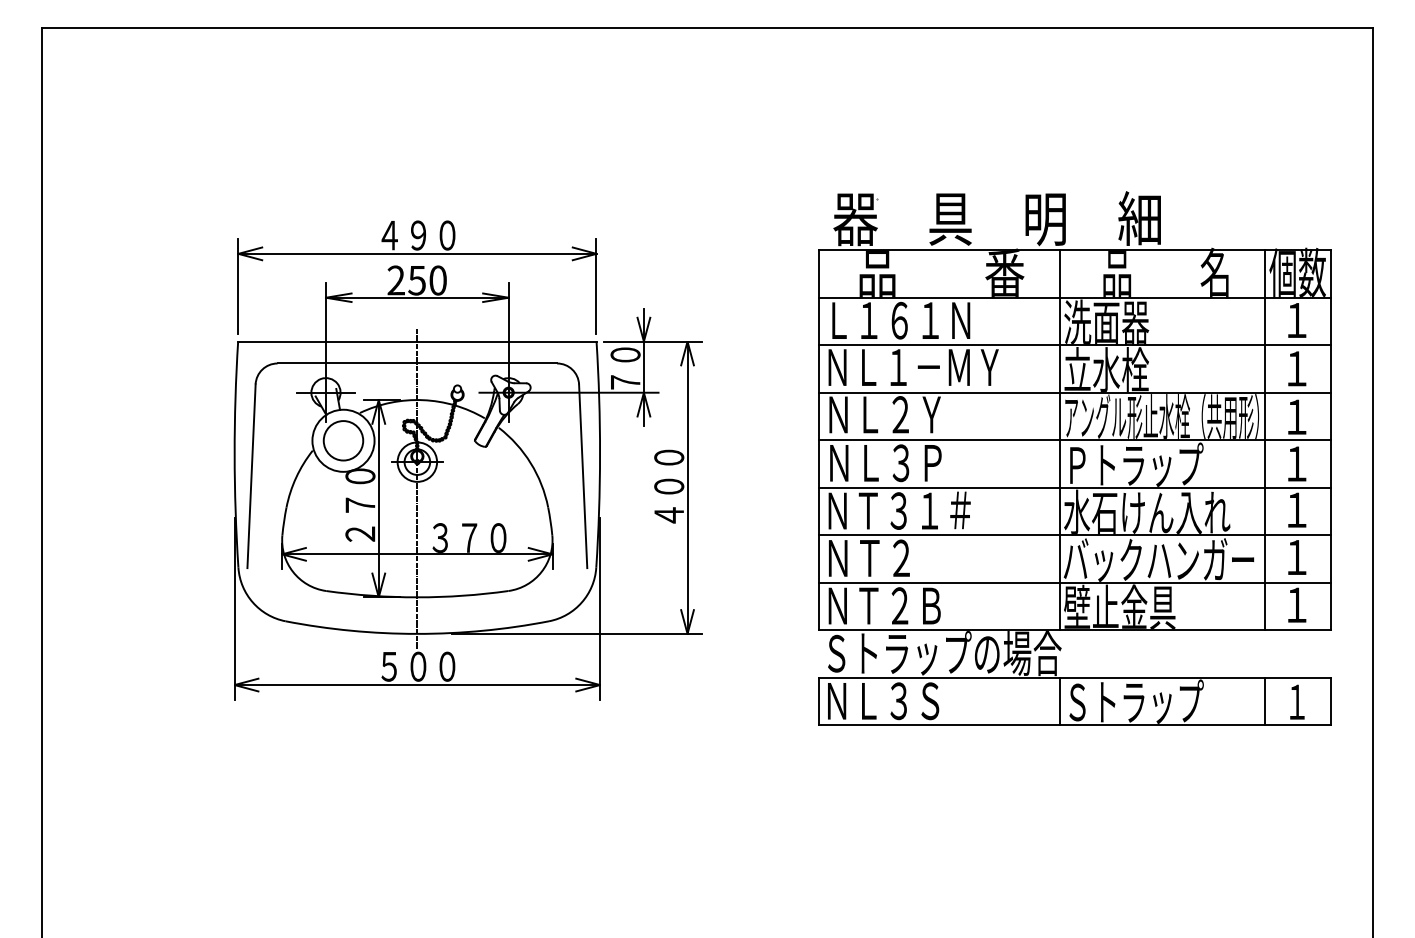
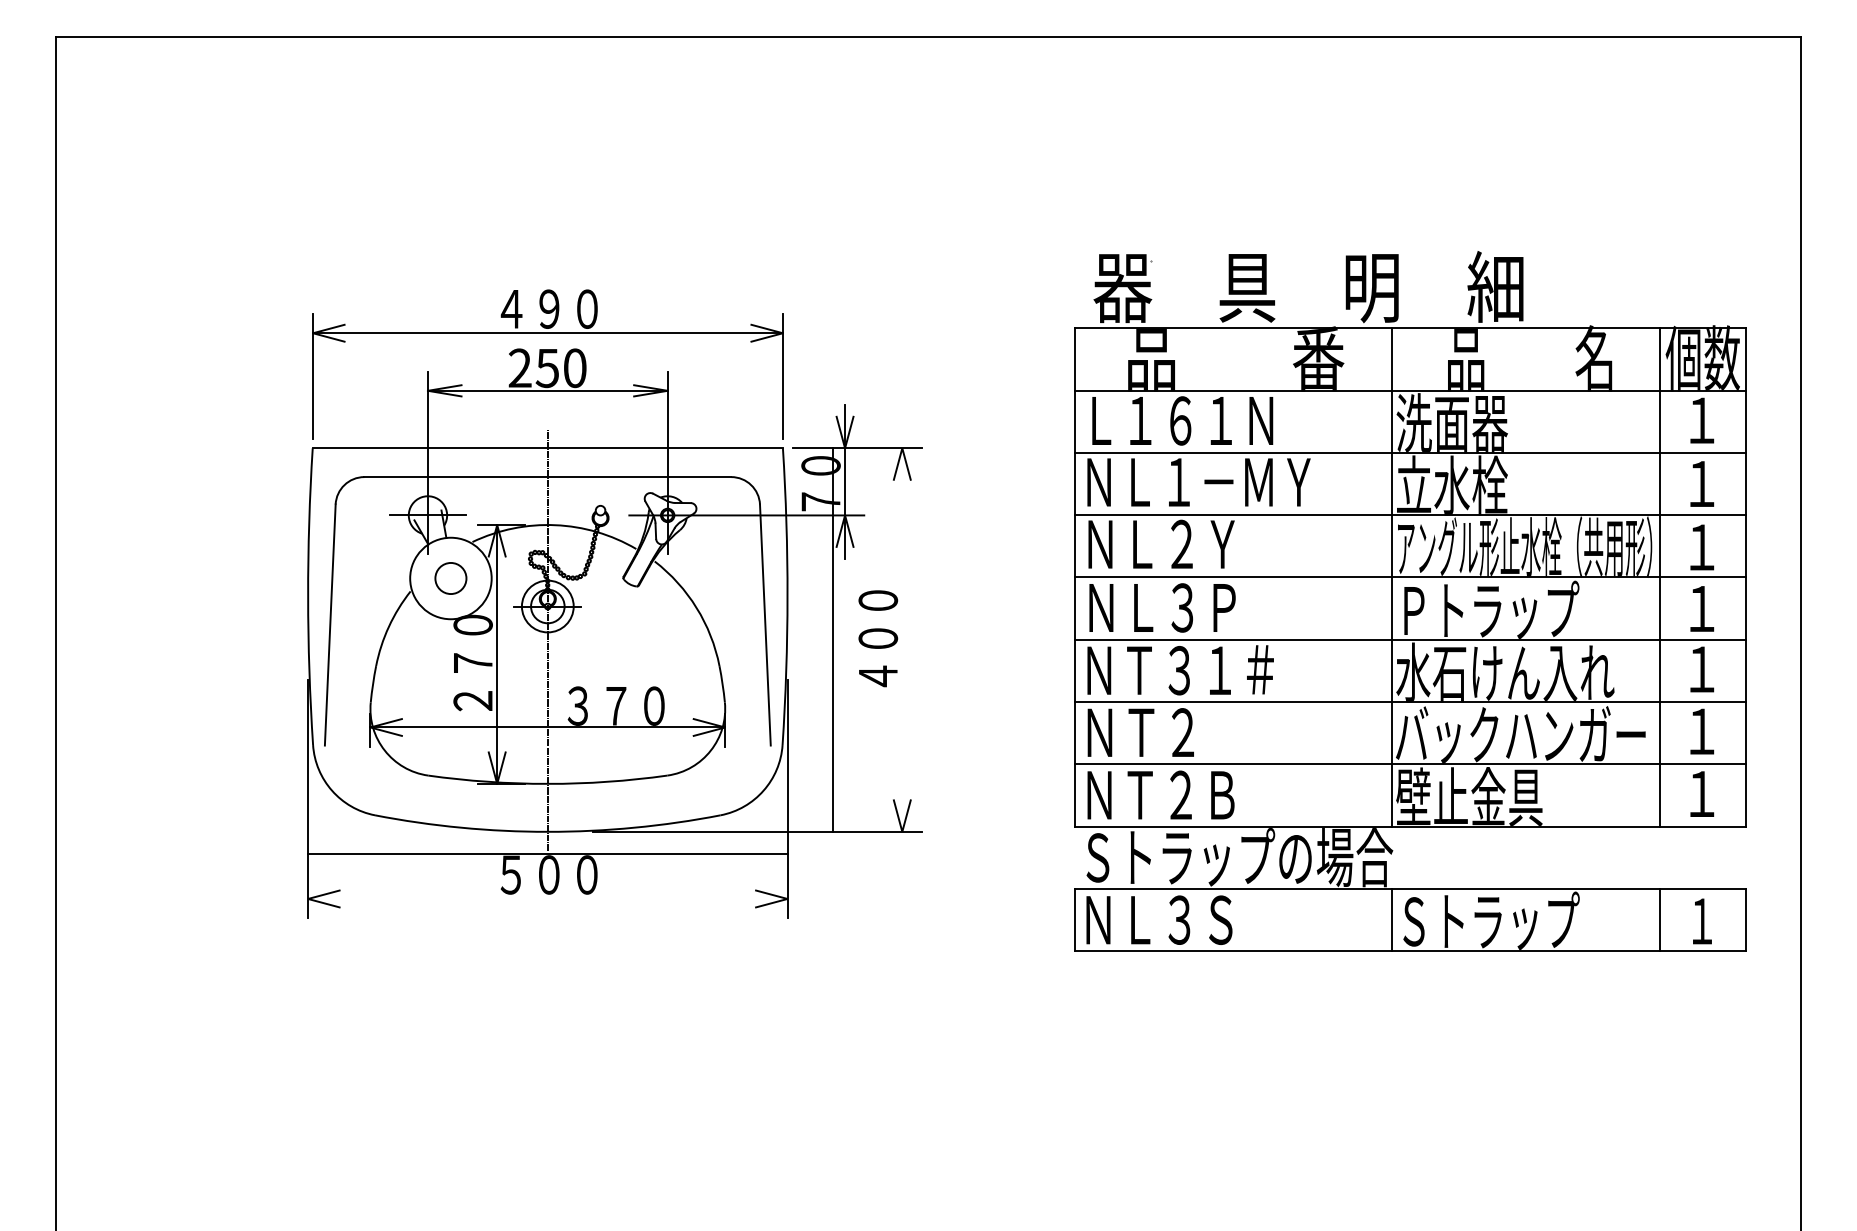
circle: (343, 440) -> (450, 578), size x0.6
line: (687, 487) -> (832, 639), moved
line: (417, 685) -> (548, 854), moved

